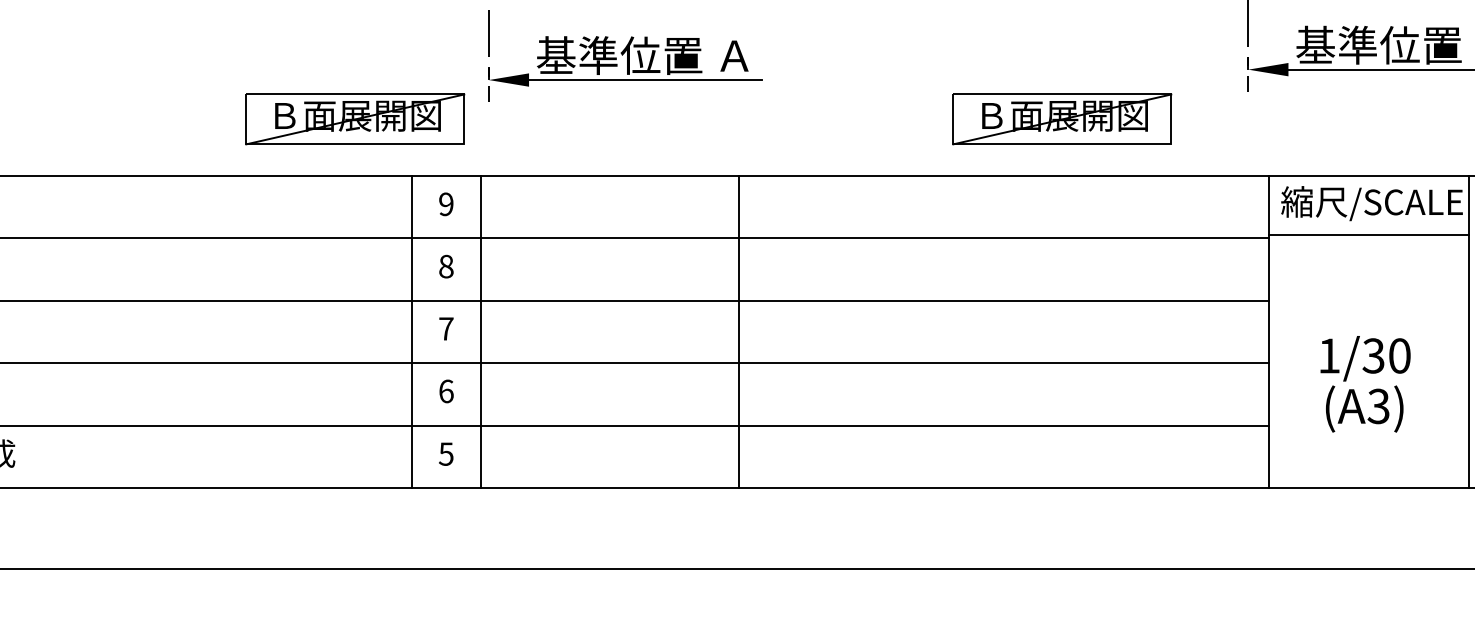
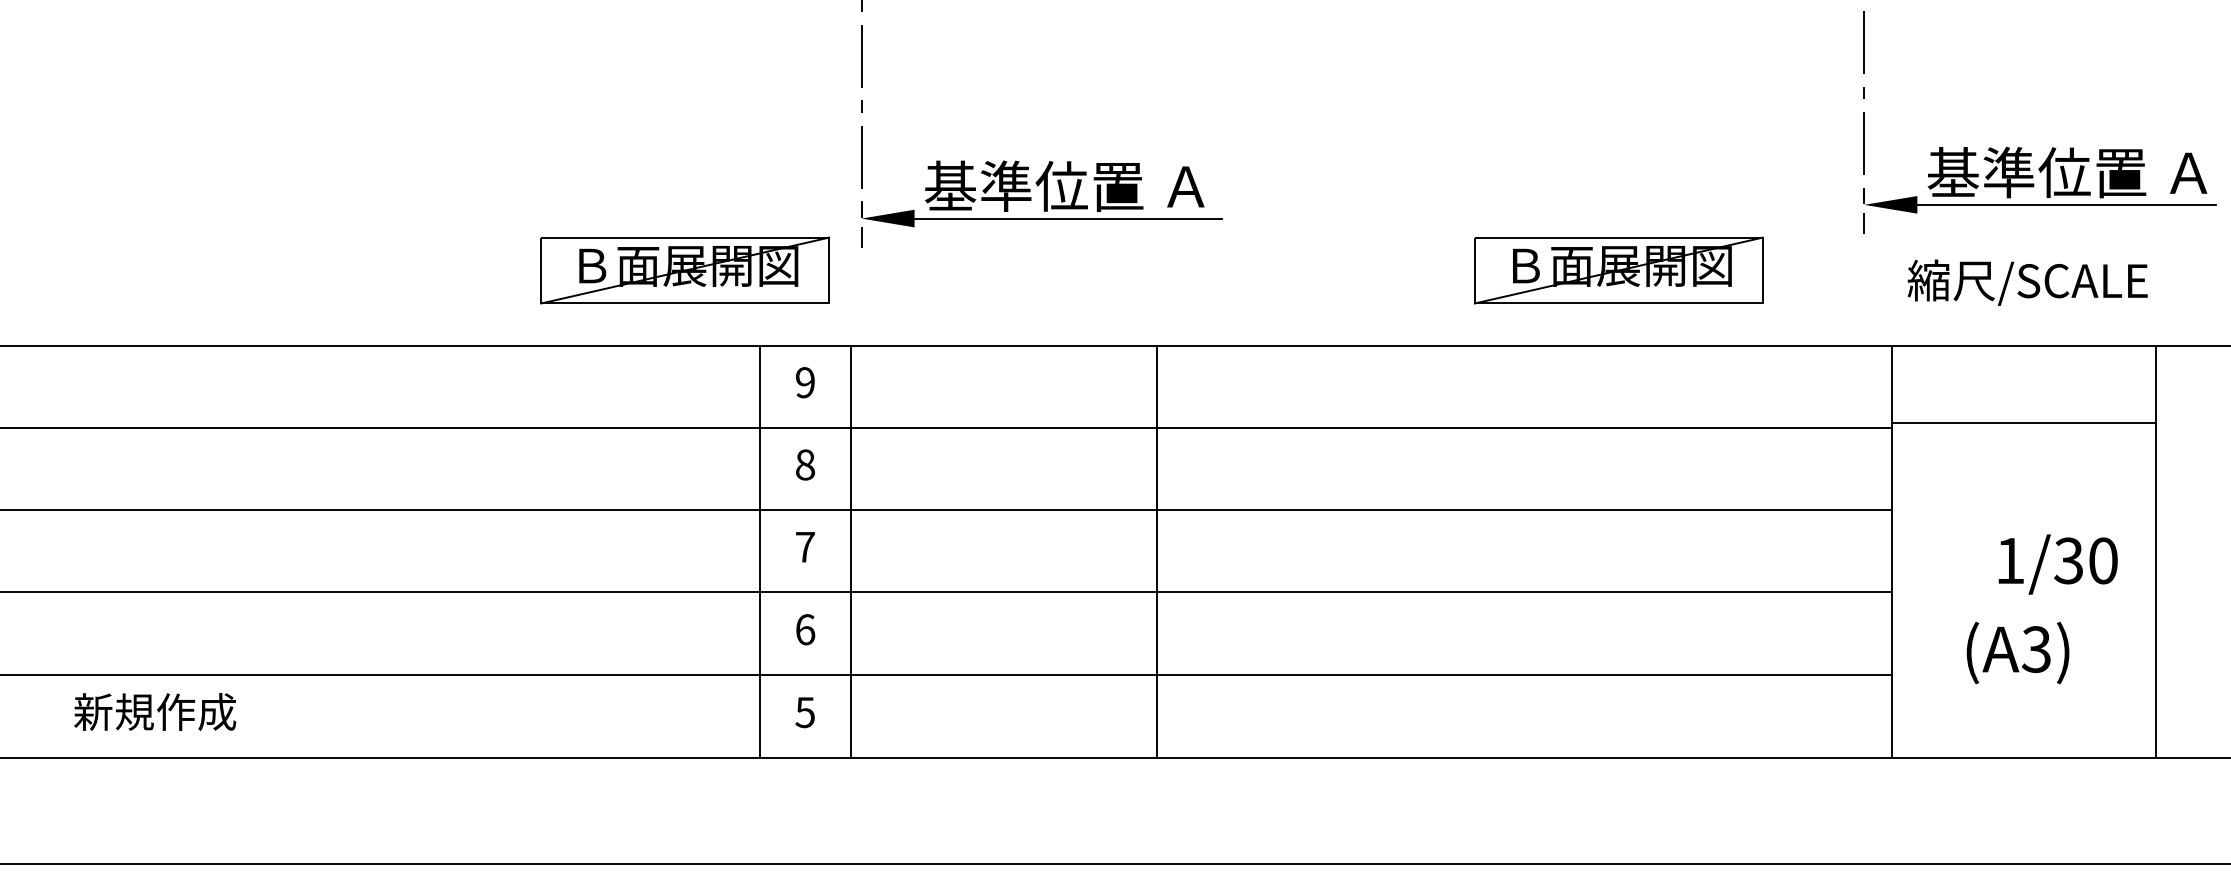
text: (1371, 203) -> (2027, 282), moved
line: (738, 332) -> (1156, 551), moved
text: (1365, 358) -> (2057, 564), moved

